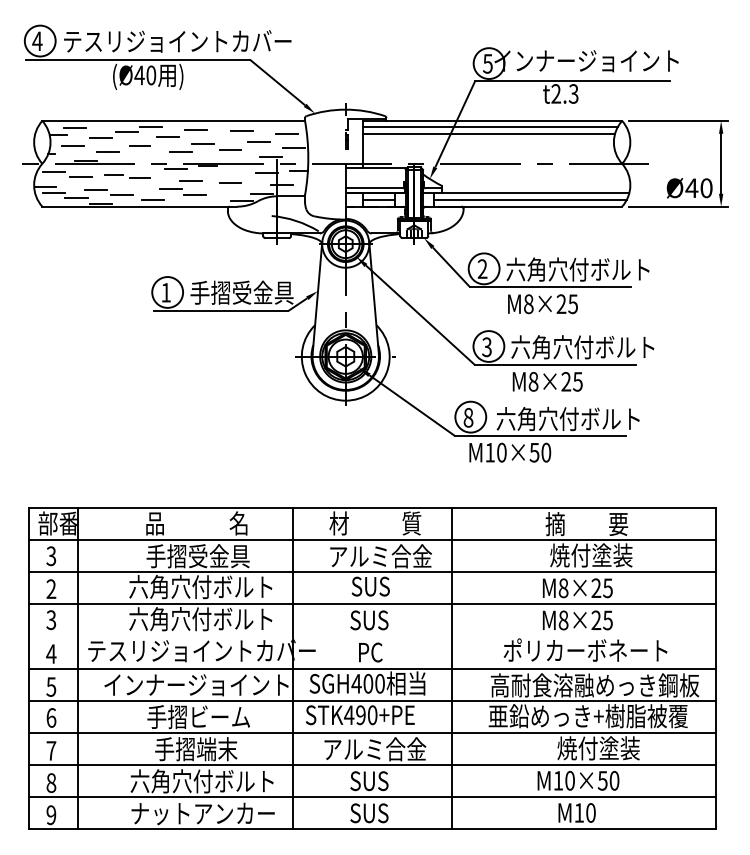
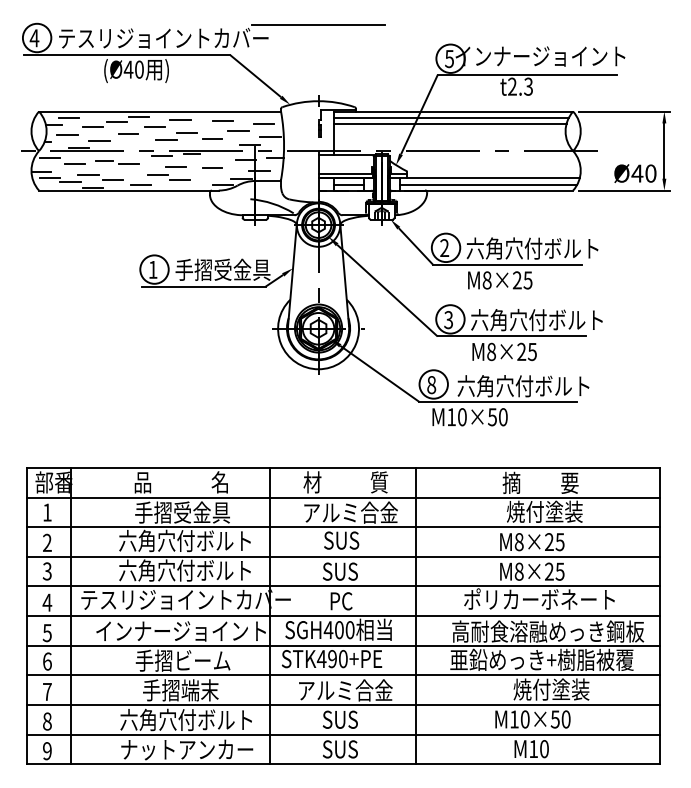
line: (345, 26) -> (318, 24), added
text: (51, 556) -> (47, 512), 3 -> 1
line: (372, 636) -> (343, 586), added

